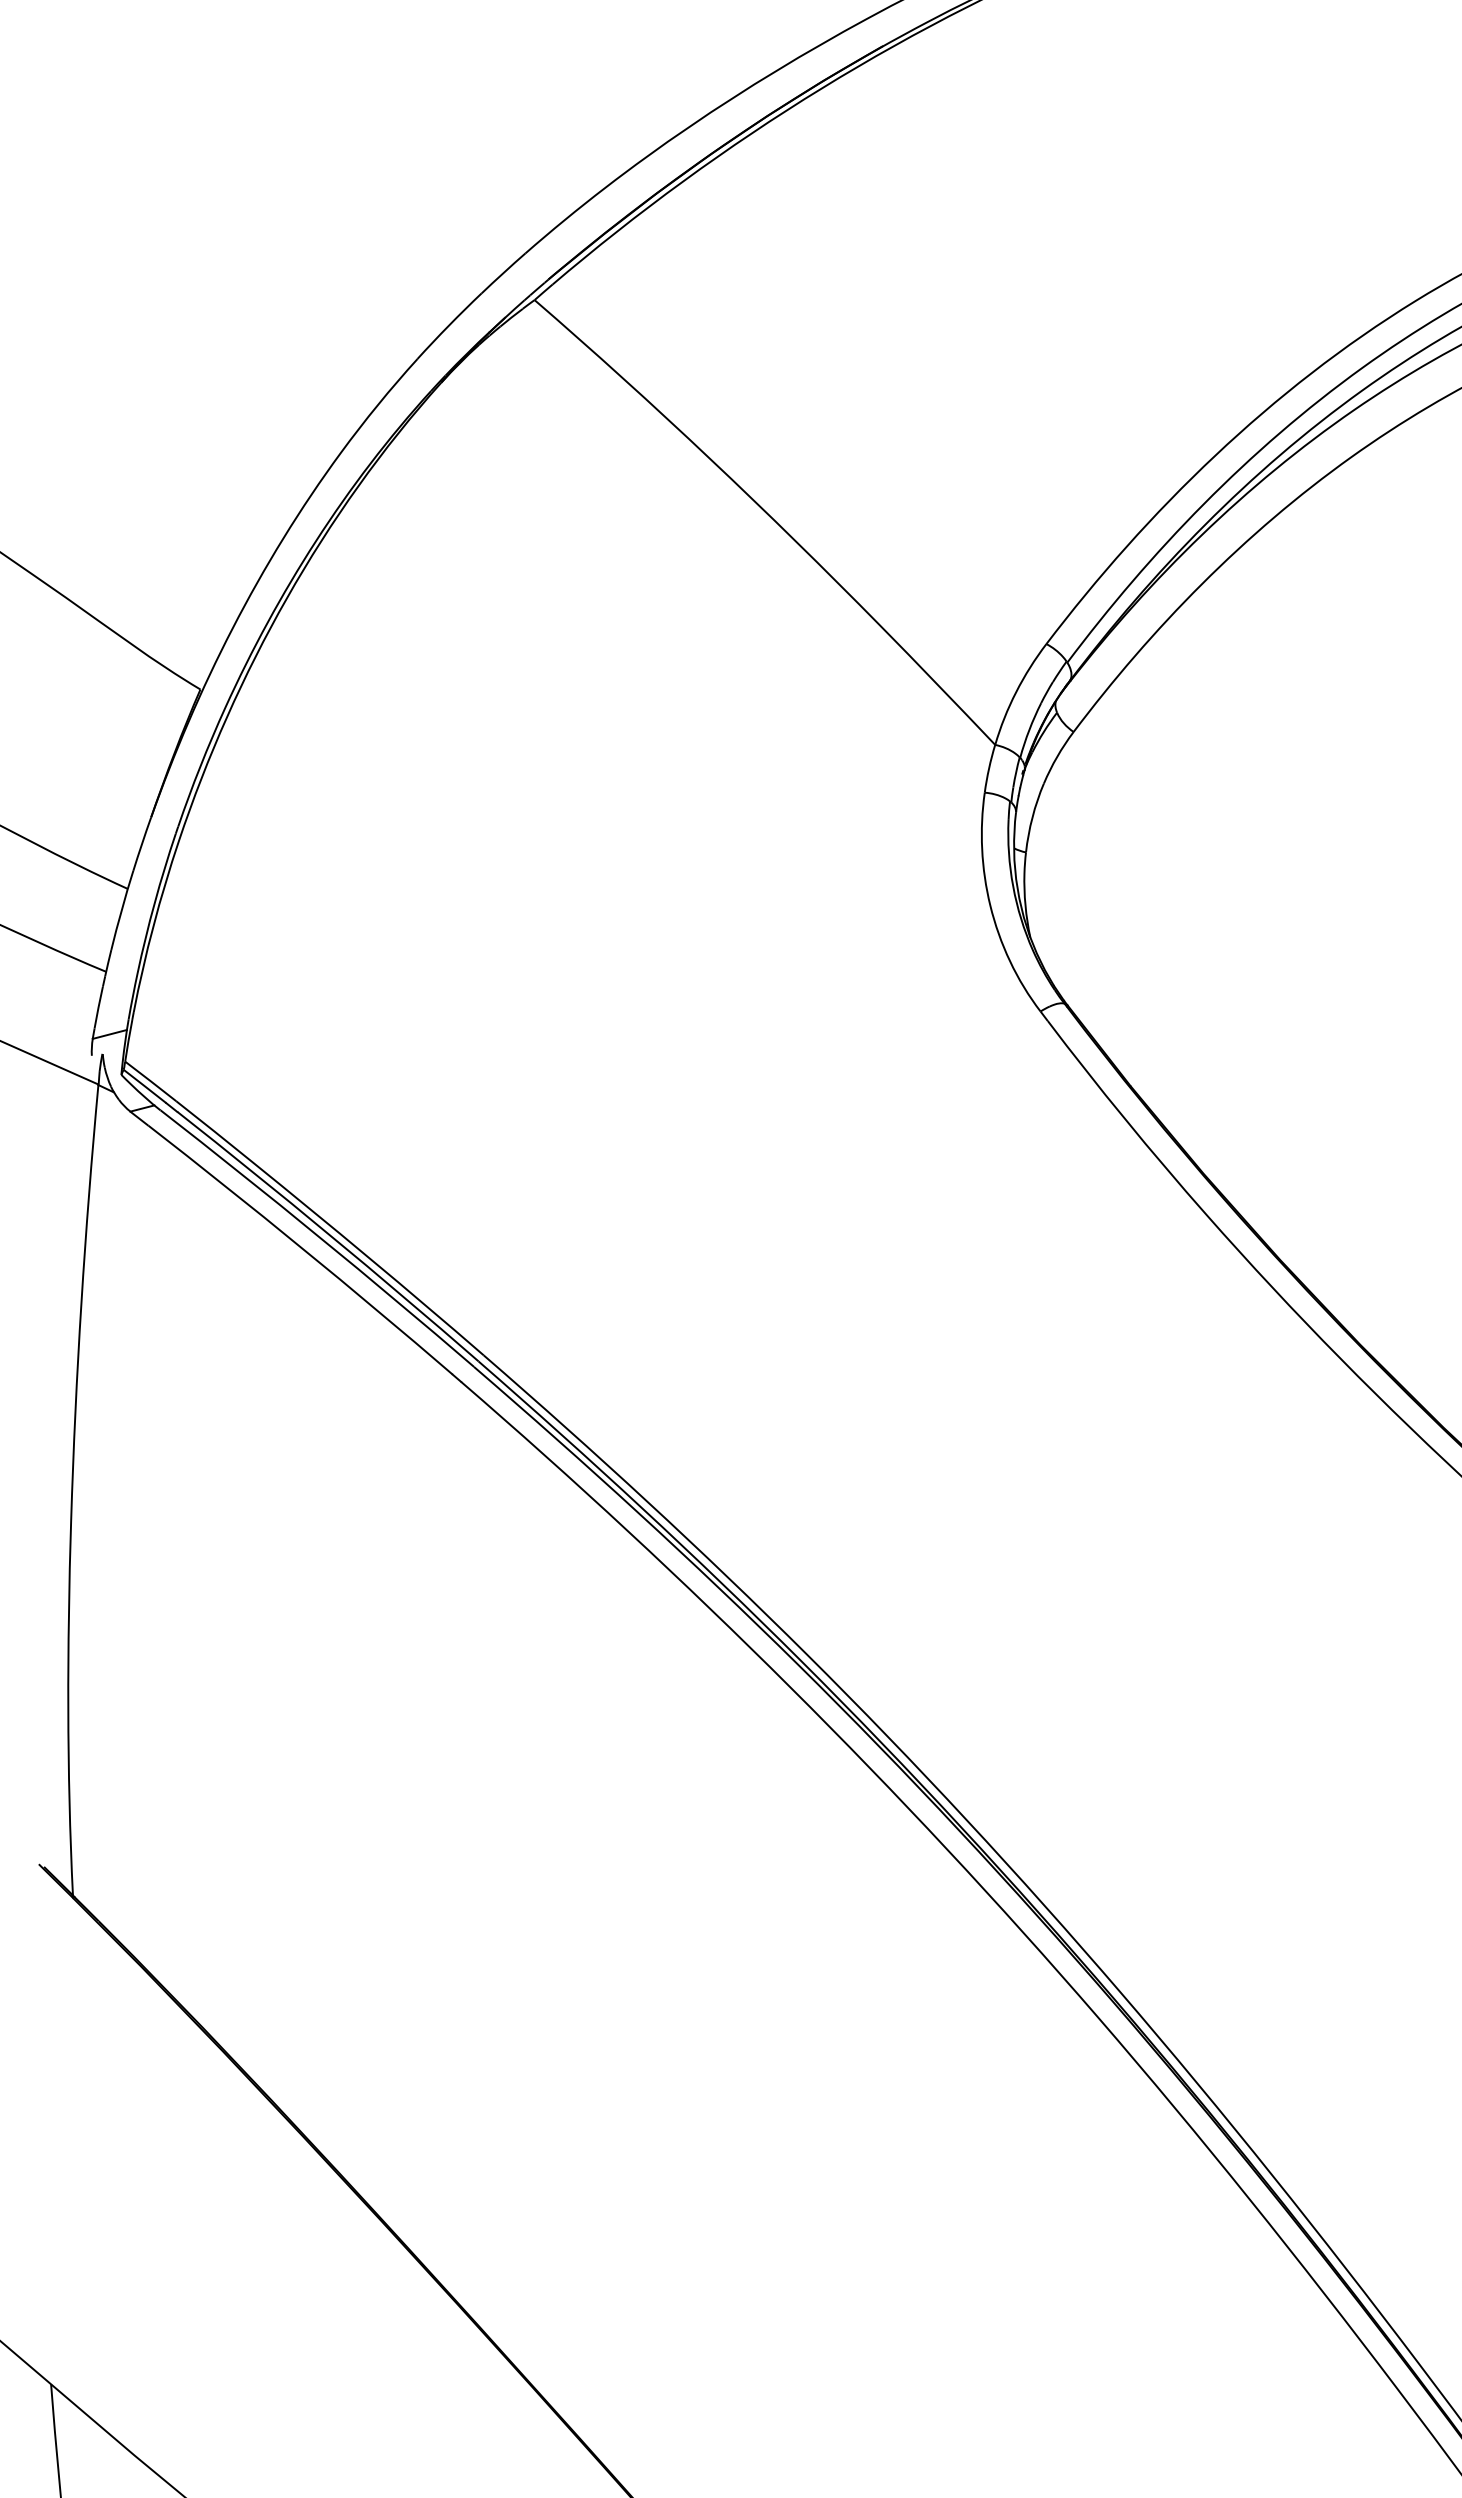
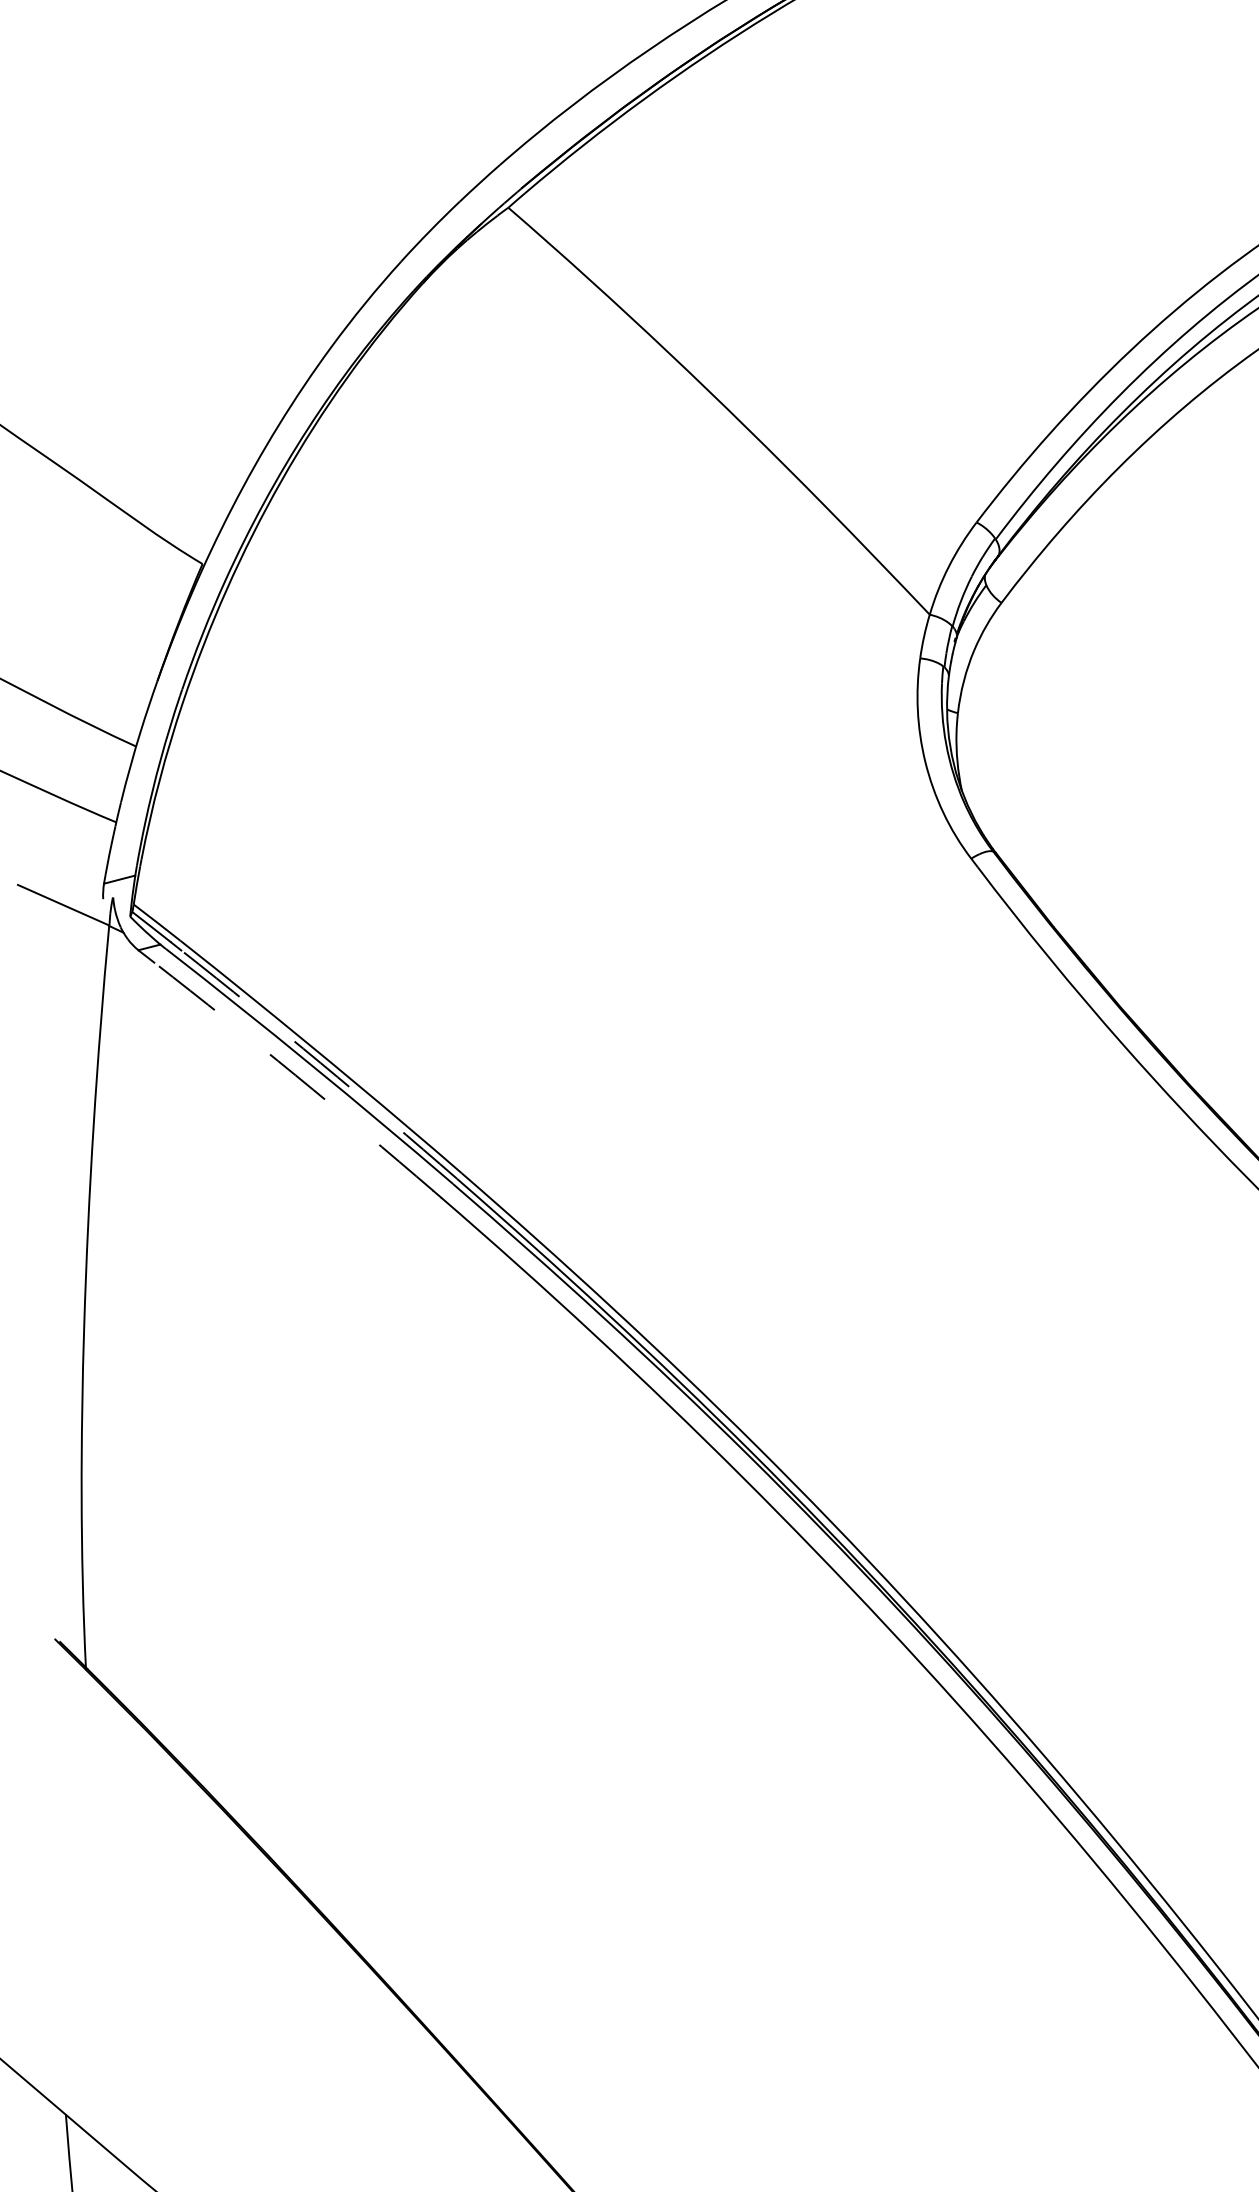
arc: (329, 1234) -> (320, 1062), solid -> dashed
arc: (302, 1248) -> (295, 1075), solid -> dashed

